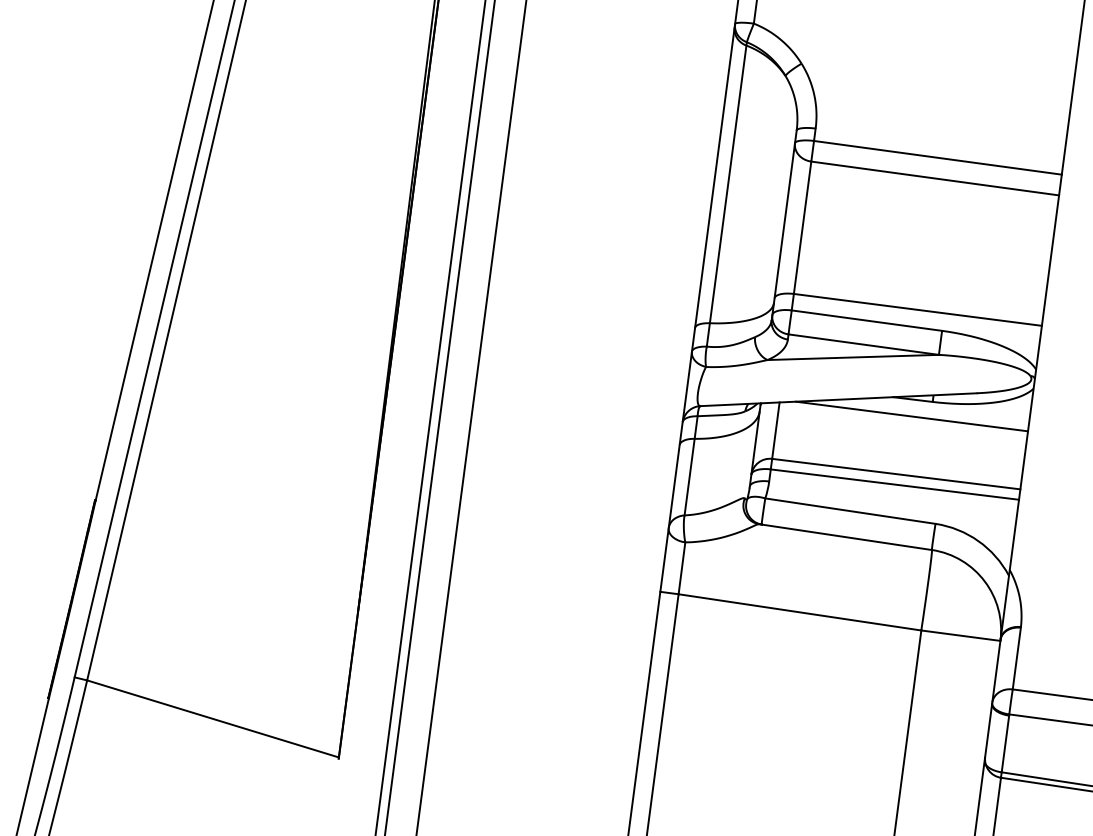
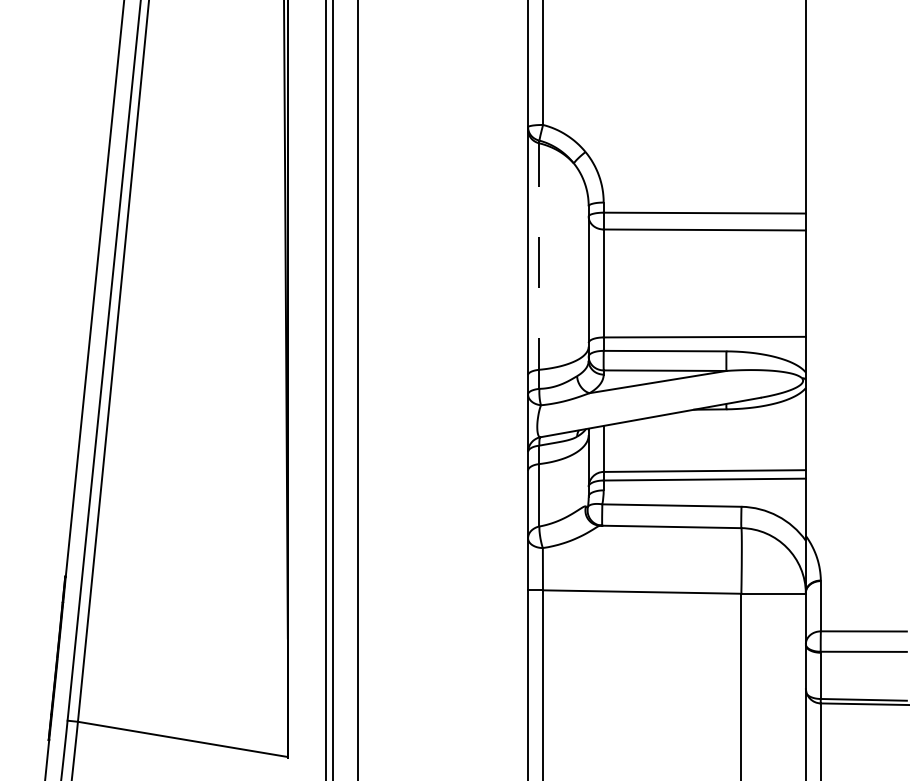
line: (726, 194) -> (539, 264), solid -> dashed
line: (911, 415) -> (710, 422), removed

